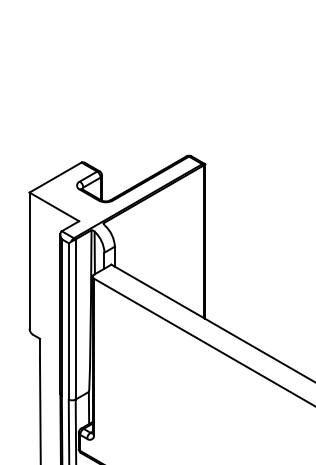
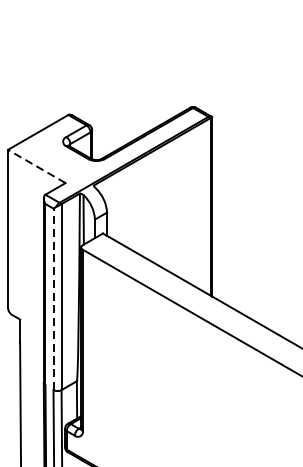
line: (54, 206) -> (36, 165), solid -> dashed
line: (68, 320) -> (53, 298), solid -> dashed

